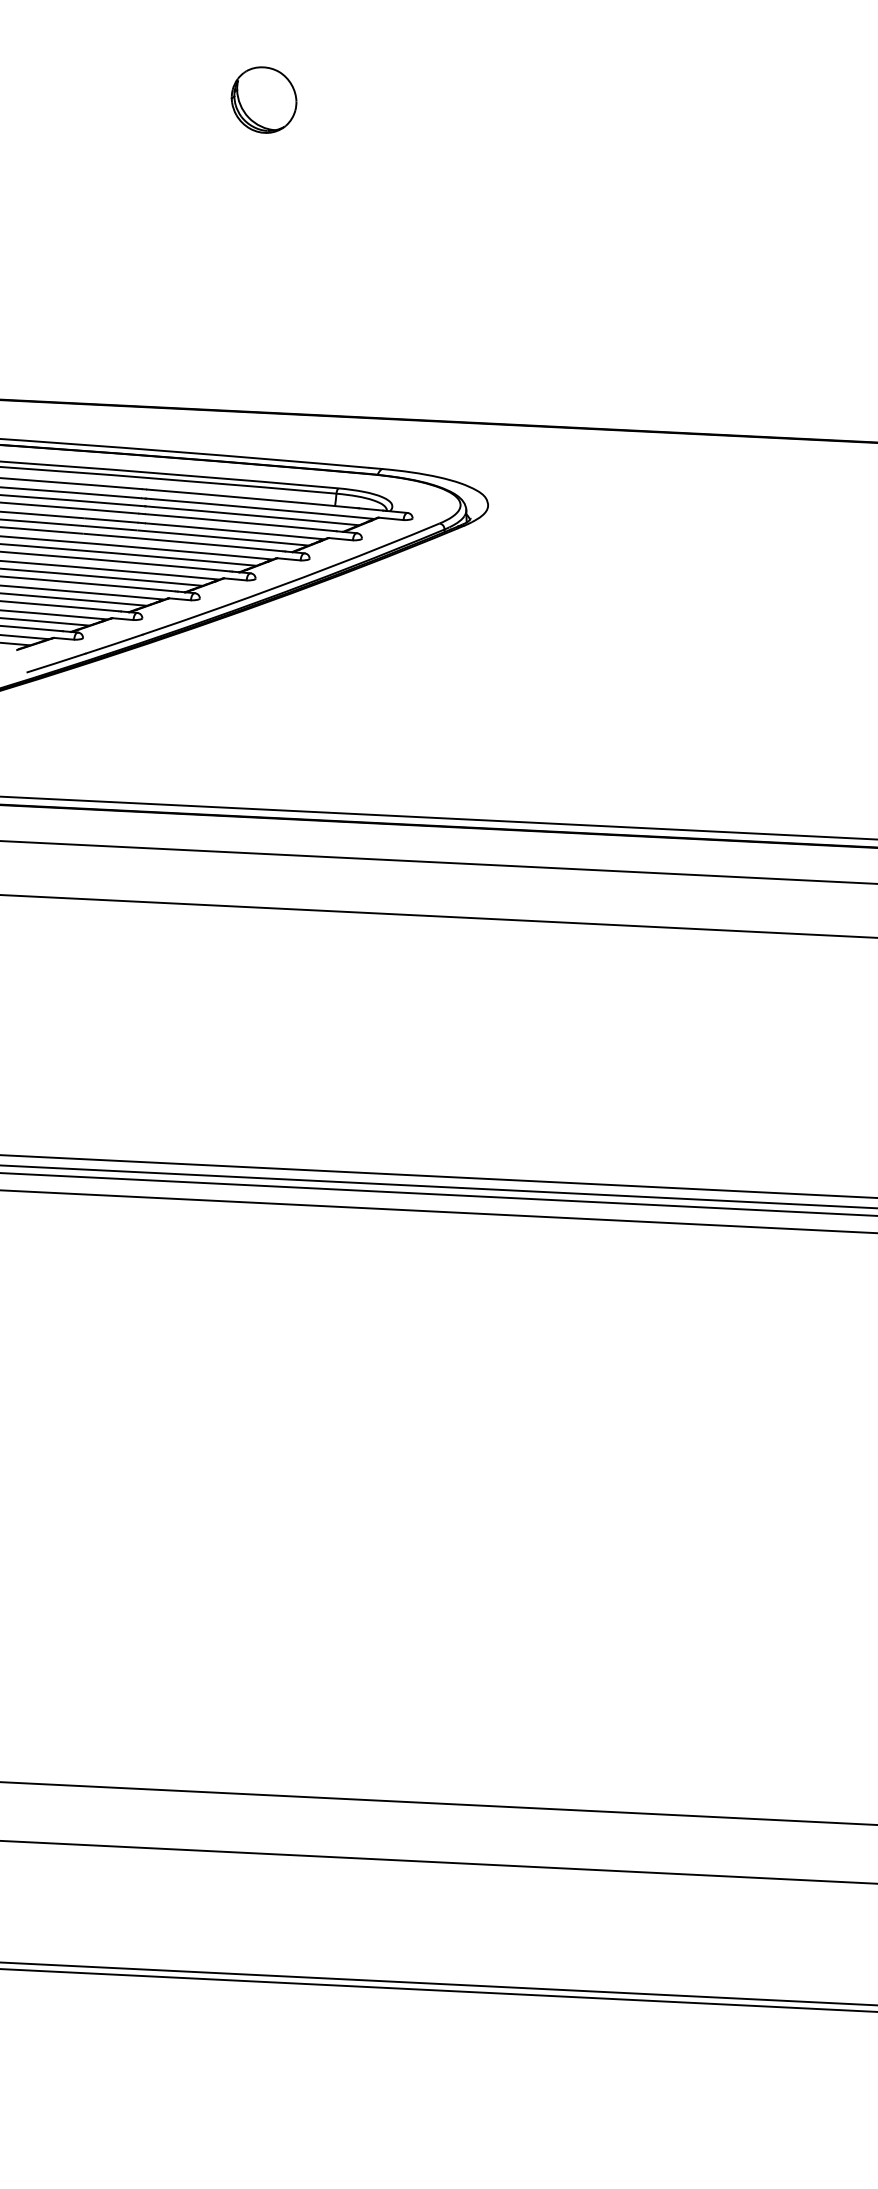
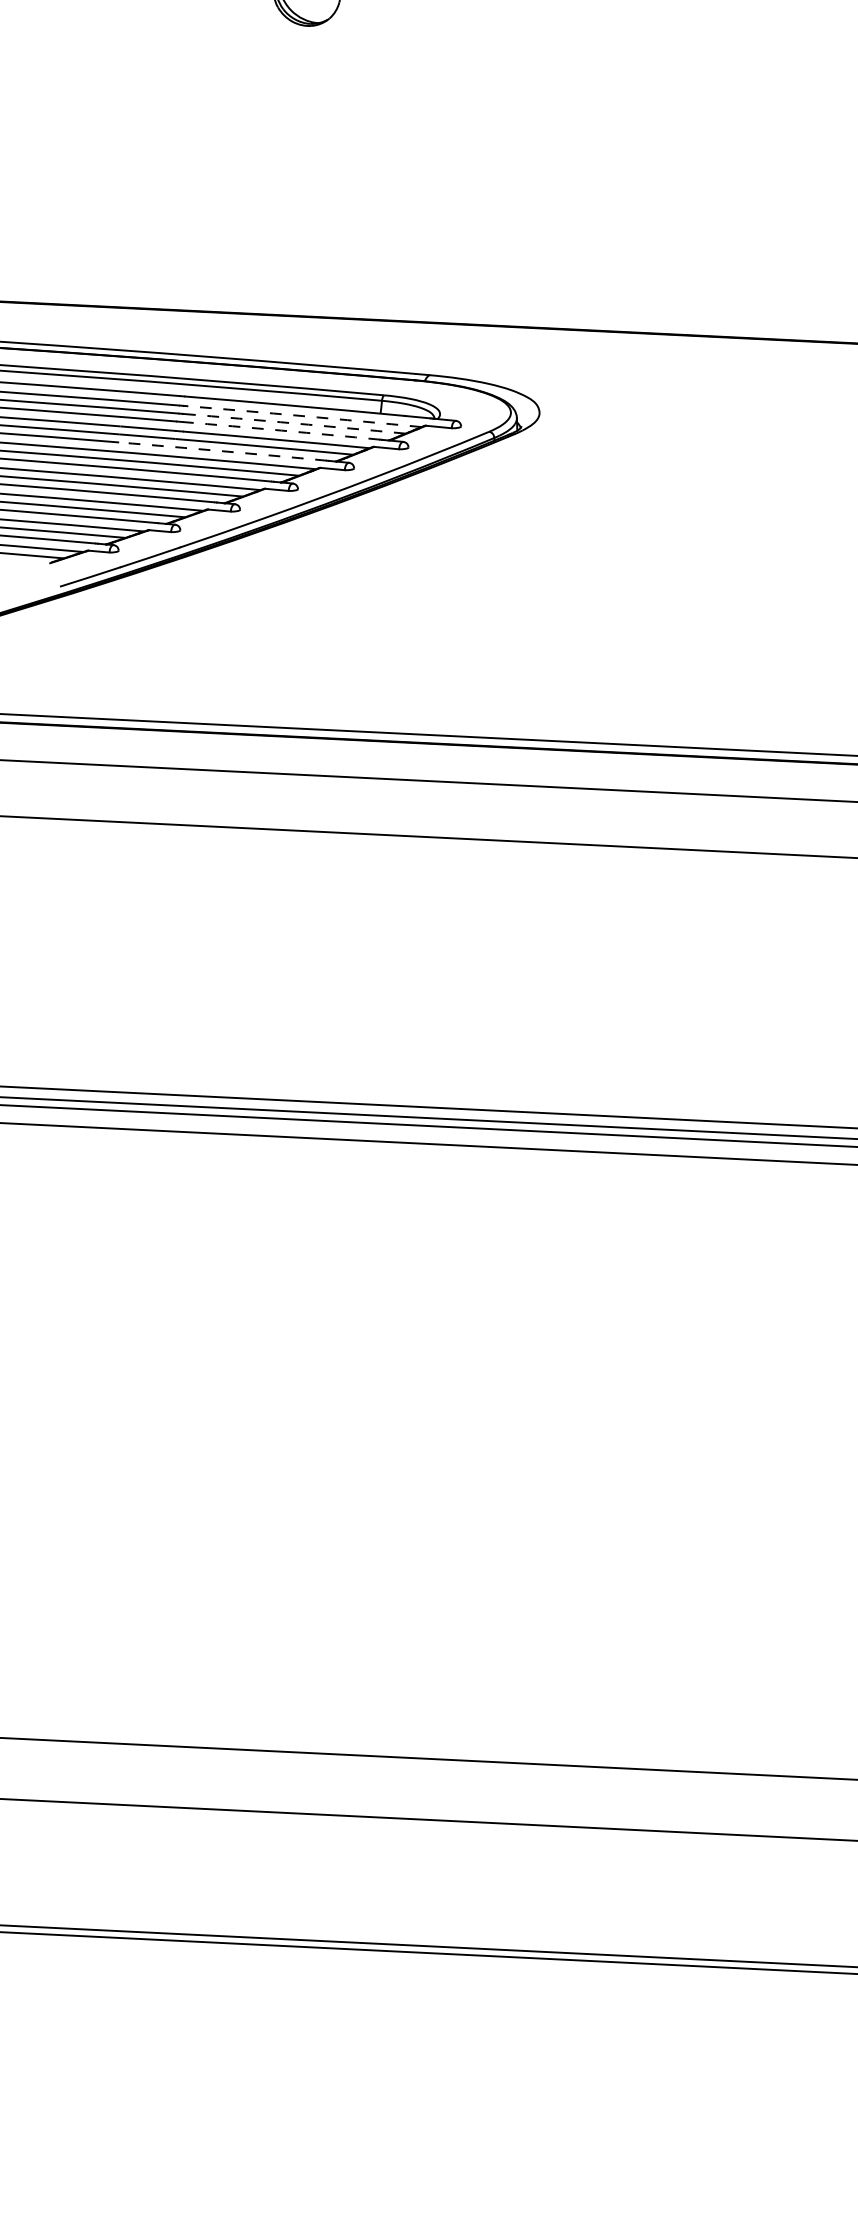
arc: (260, 508) -> (303, 416), solid -> dashed
arc: (252, 515) -> (294, 423), solid -> dashed
arc: (239, 522) -> (281, 430), solid -> dashed
arc: (183, 542) -> (223, 451), solid -> dashed

